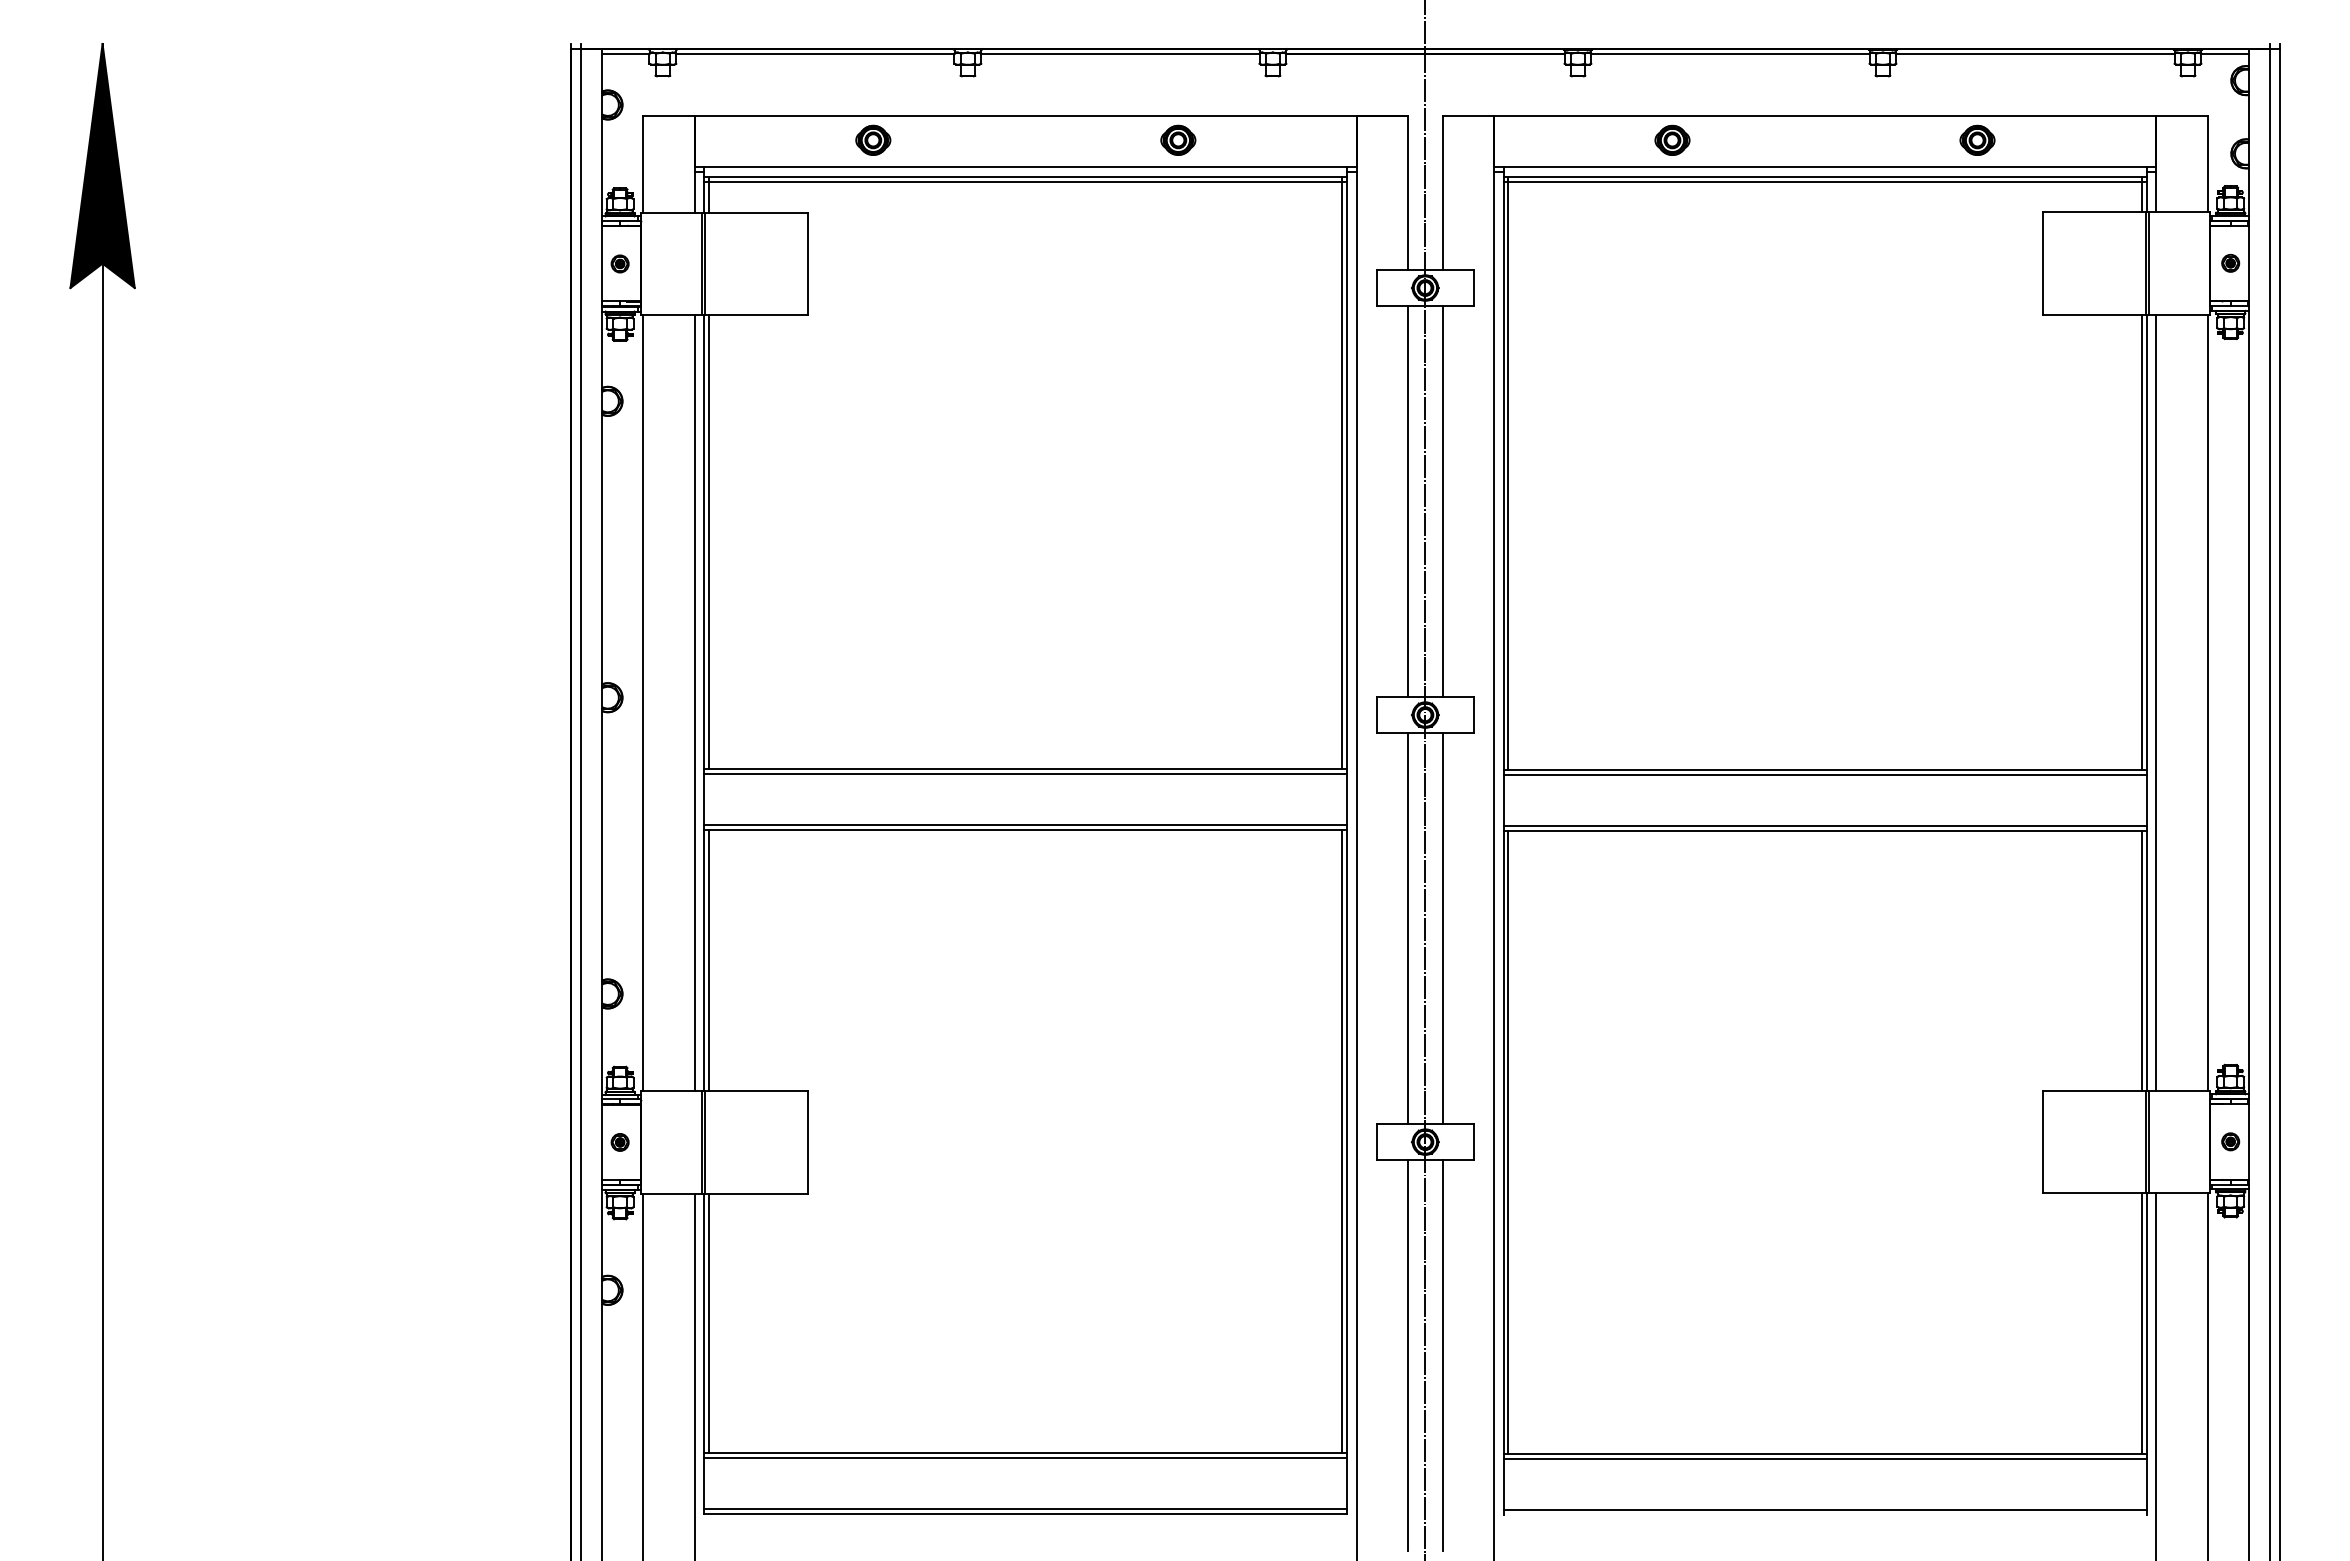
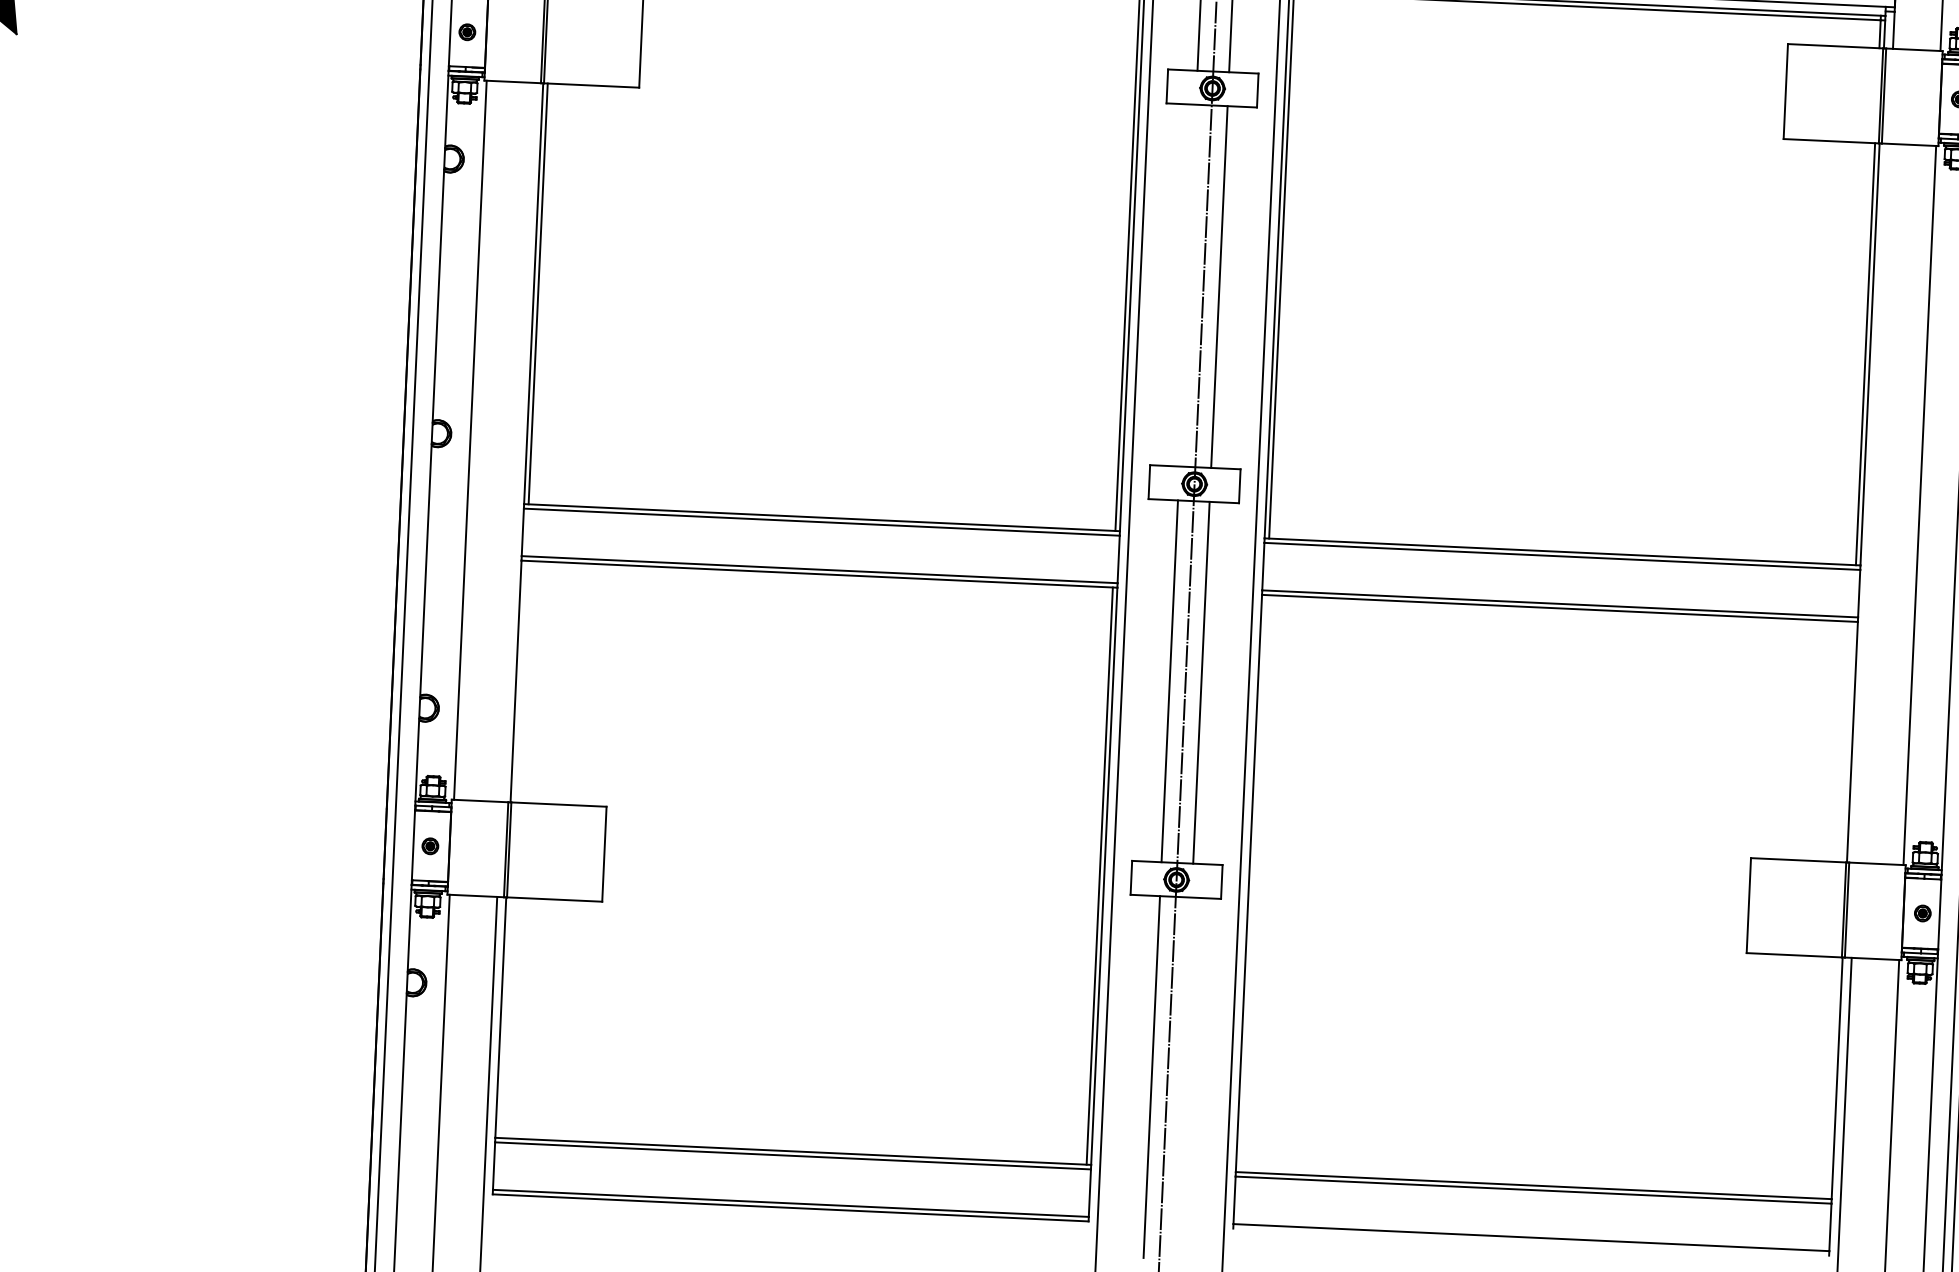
line: (1408, 501) -> (1187, 285), removed
line: (2156, 702) -> (1872, 503), removed
line: (694, 703) -> (517, 442), removed
line: (709, 960) -> (520, 681), removed
line: (2141, 960) -> (1847, 741), removed
line: (1508, 1142) -> (1253, 883), removed
line: (709, 1323) -> (505, 1017), removed
line: (2141, 1323) -> (1832, 1078), removed
line: (1442, 1355) -> (1183, 1078), removed

